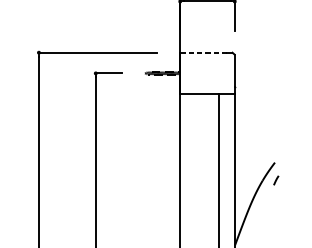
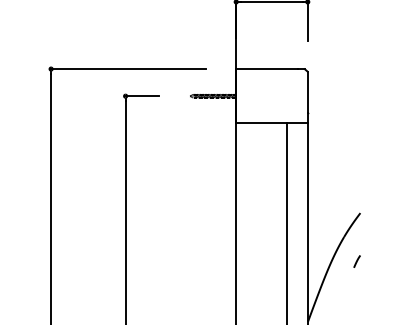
line: (203, 53) -> (266, 69), dashed -> solid
curve: (275, 180) -> (356, 261), moved

